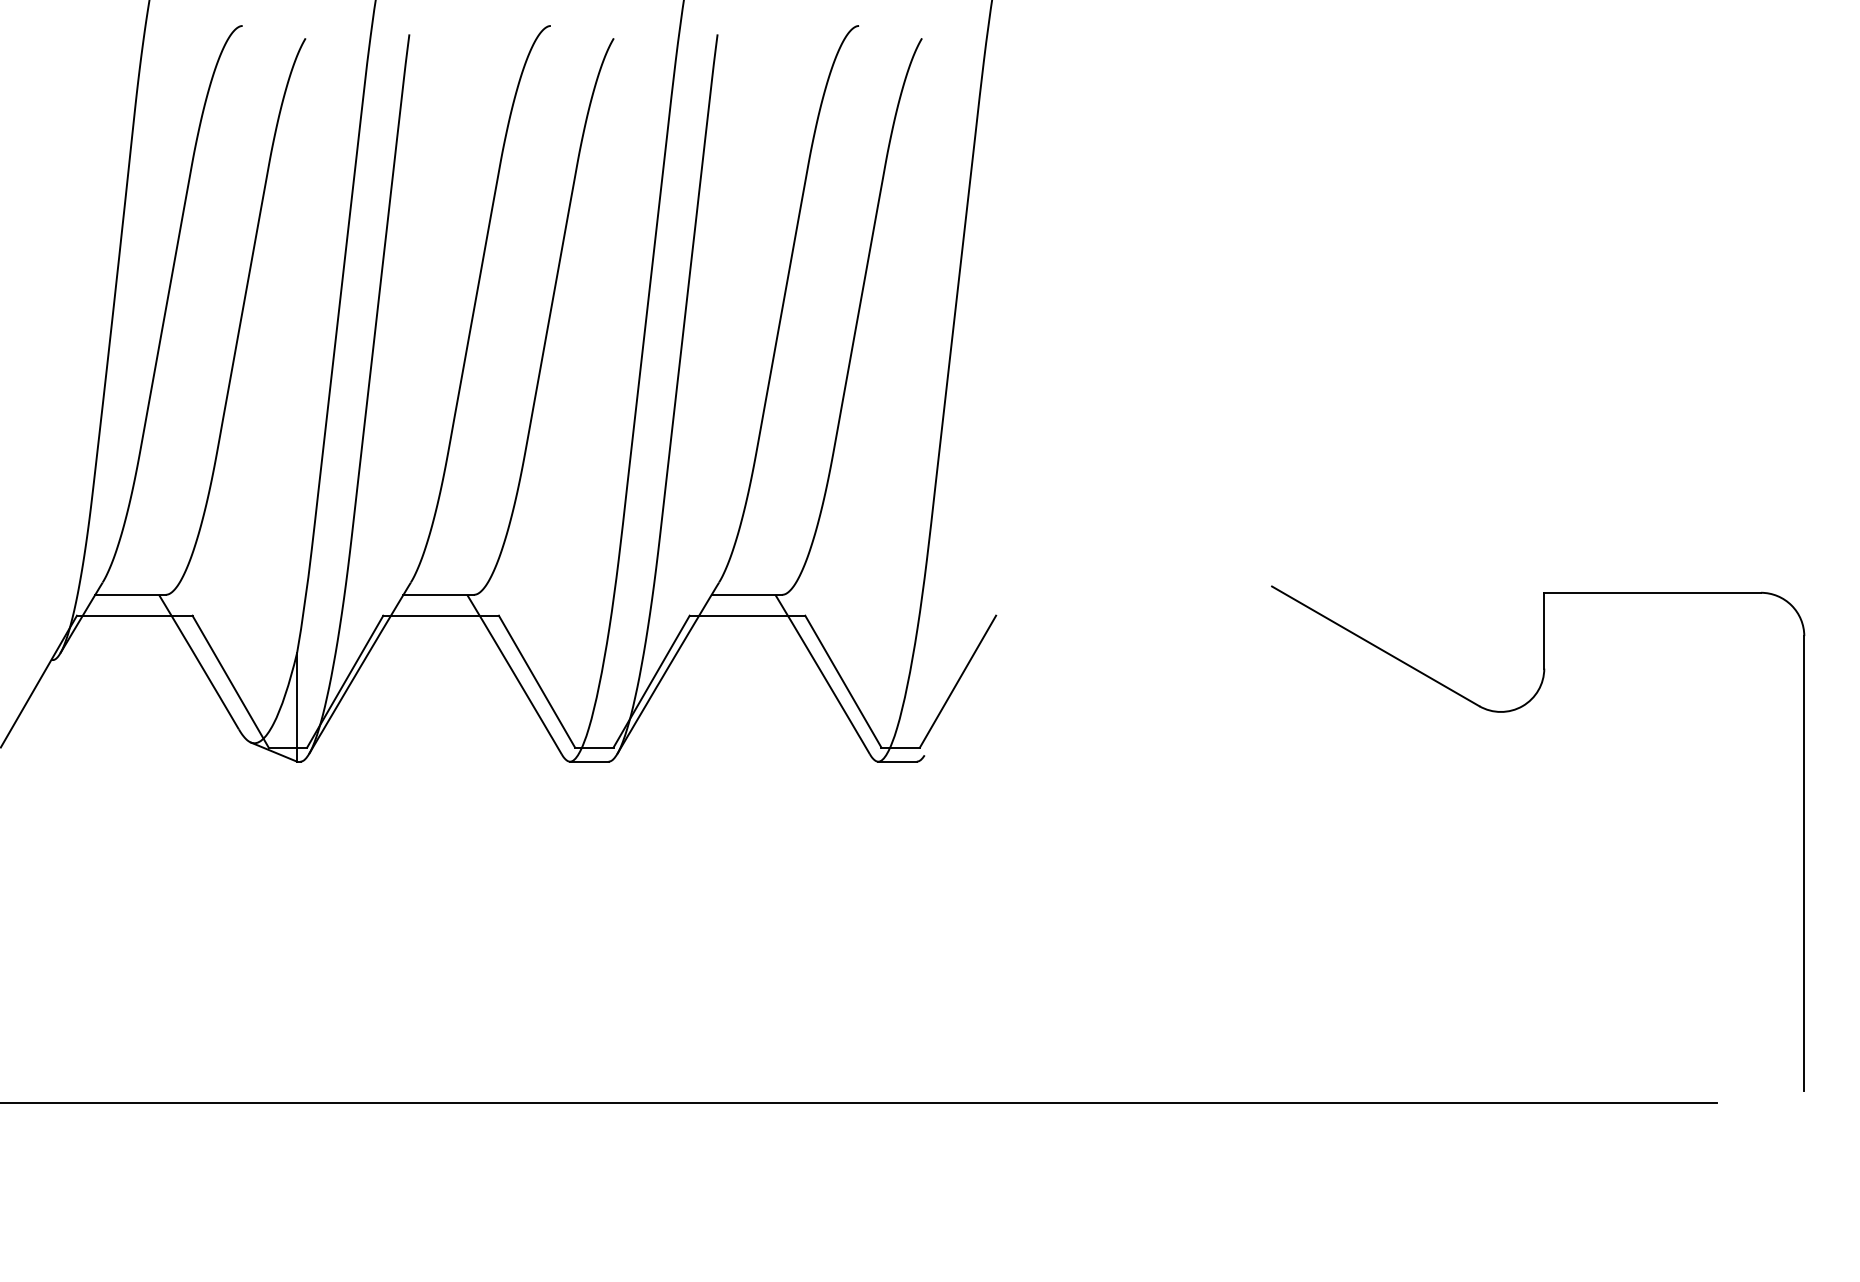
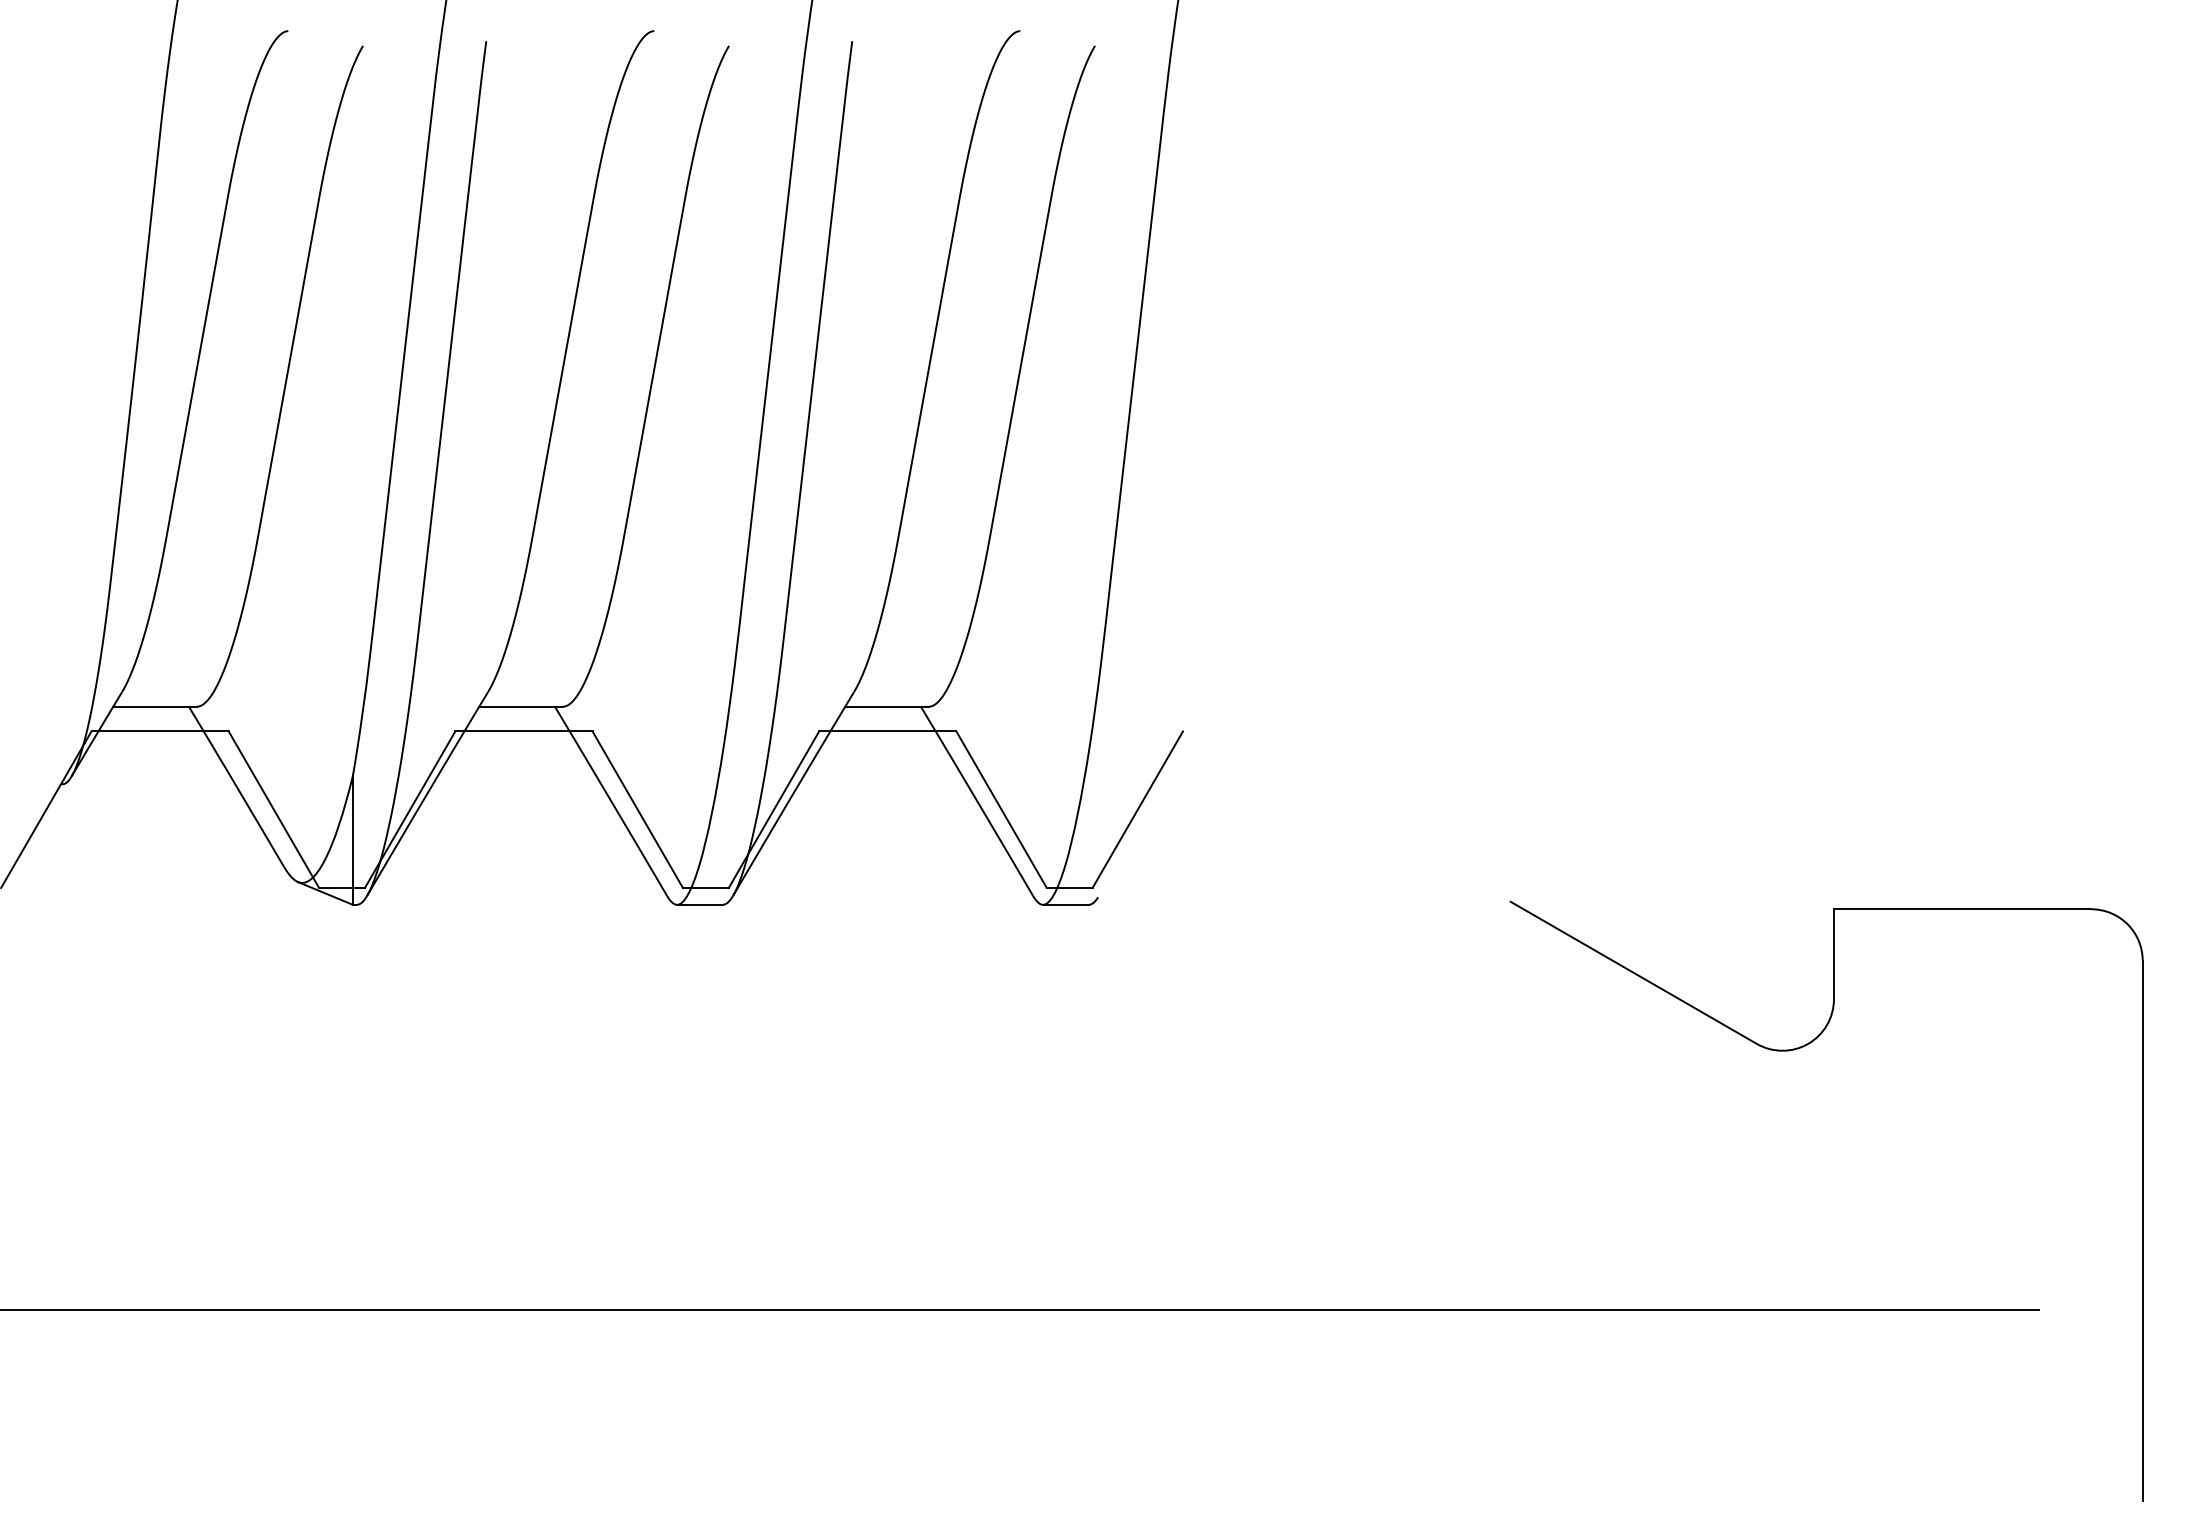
part: (1511, 711) -> (1794, 1050), moved

